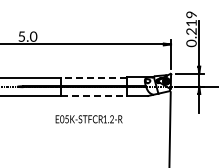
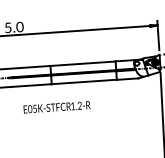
line: (94, 77) -> (83, 63), dashed -> solid
line: (94, 95) -> (84, 81), dashed -> solid
text: (88, 119) -> (56, 107), moved

